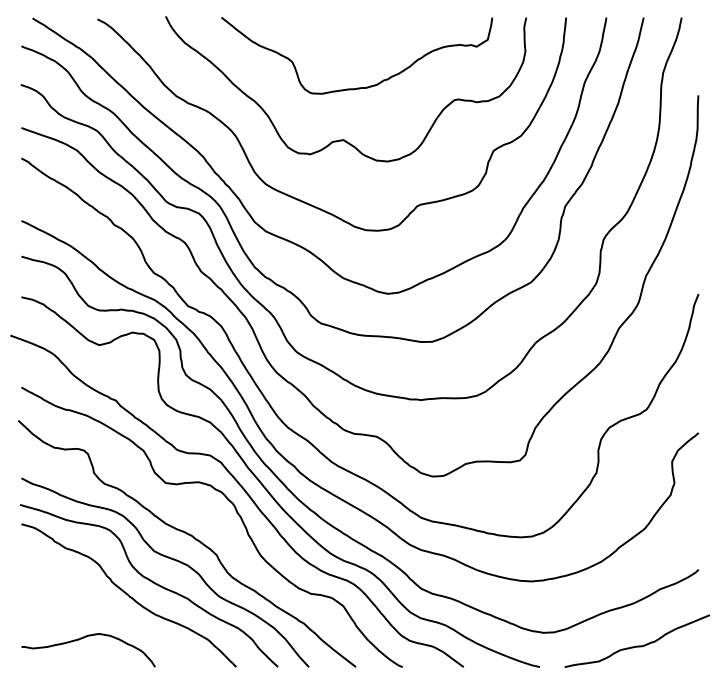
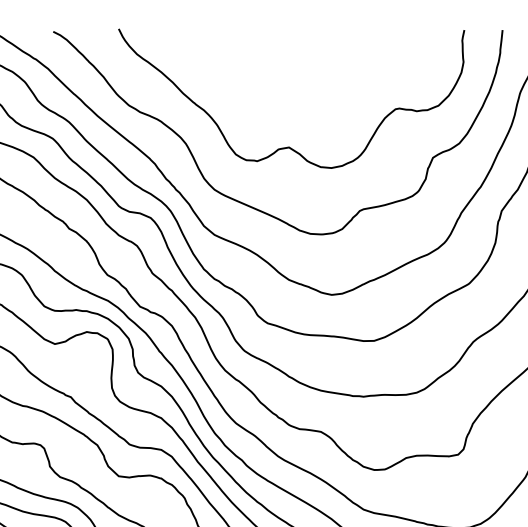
curve: (357, 87) -> (302, 97), removed

